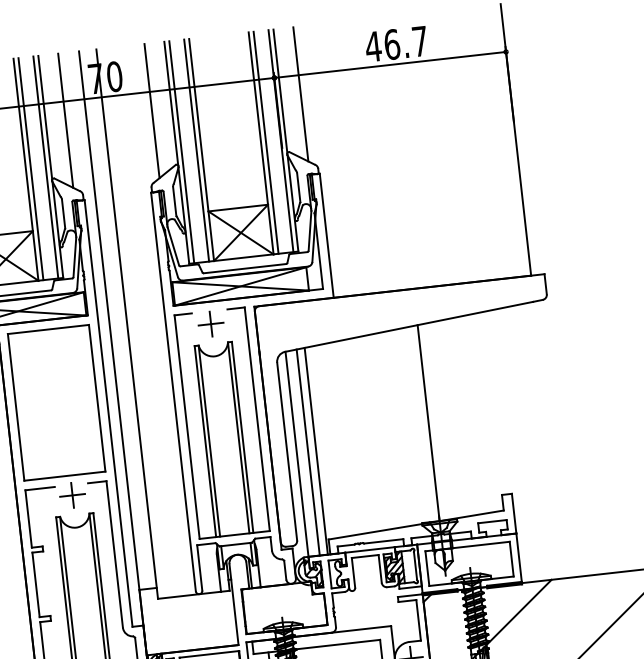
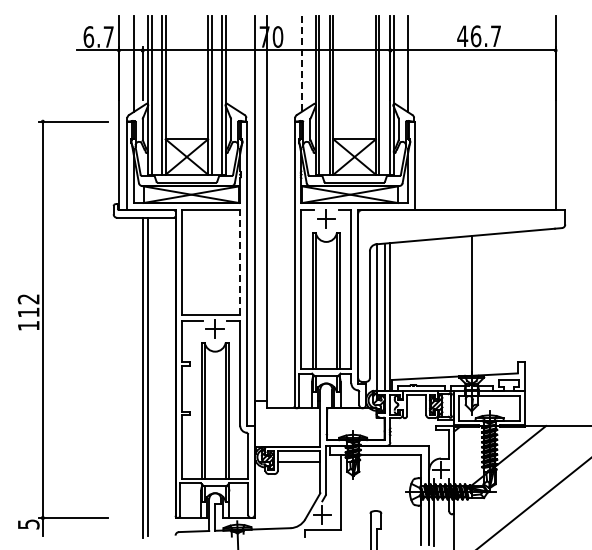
line: (151, 111) -> (301, 64), solid -> dashed
line: (66, 121) -> (240, 64), removed
line: (97, 397) -> (240, 261), solid -> dashed

